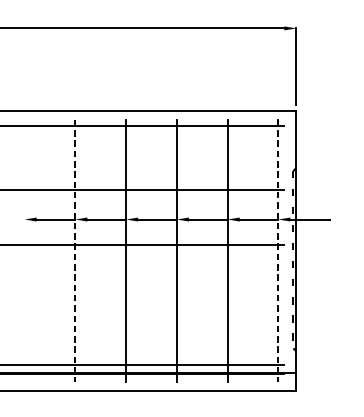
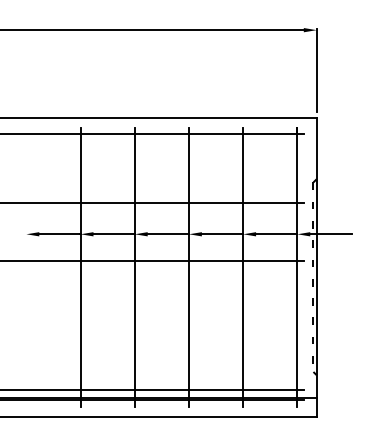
line: (75, 250) -> (80, 267), dashed -> solid
line: (278, 250) -> (297, 267), dashed -> solid

